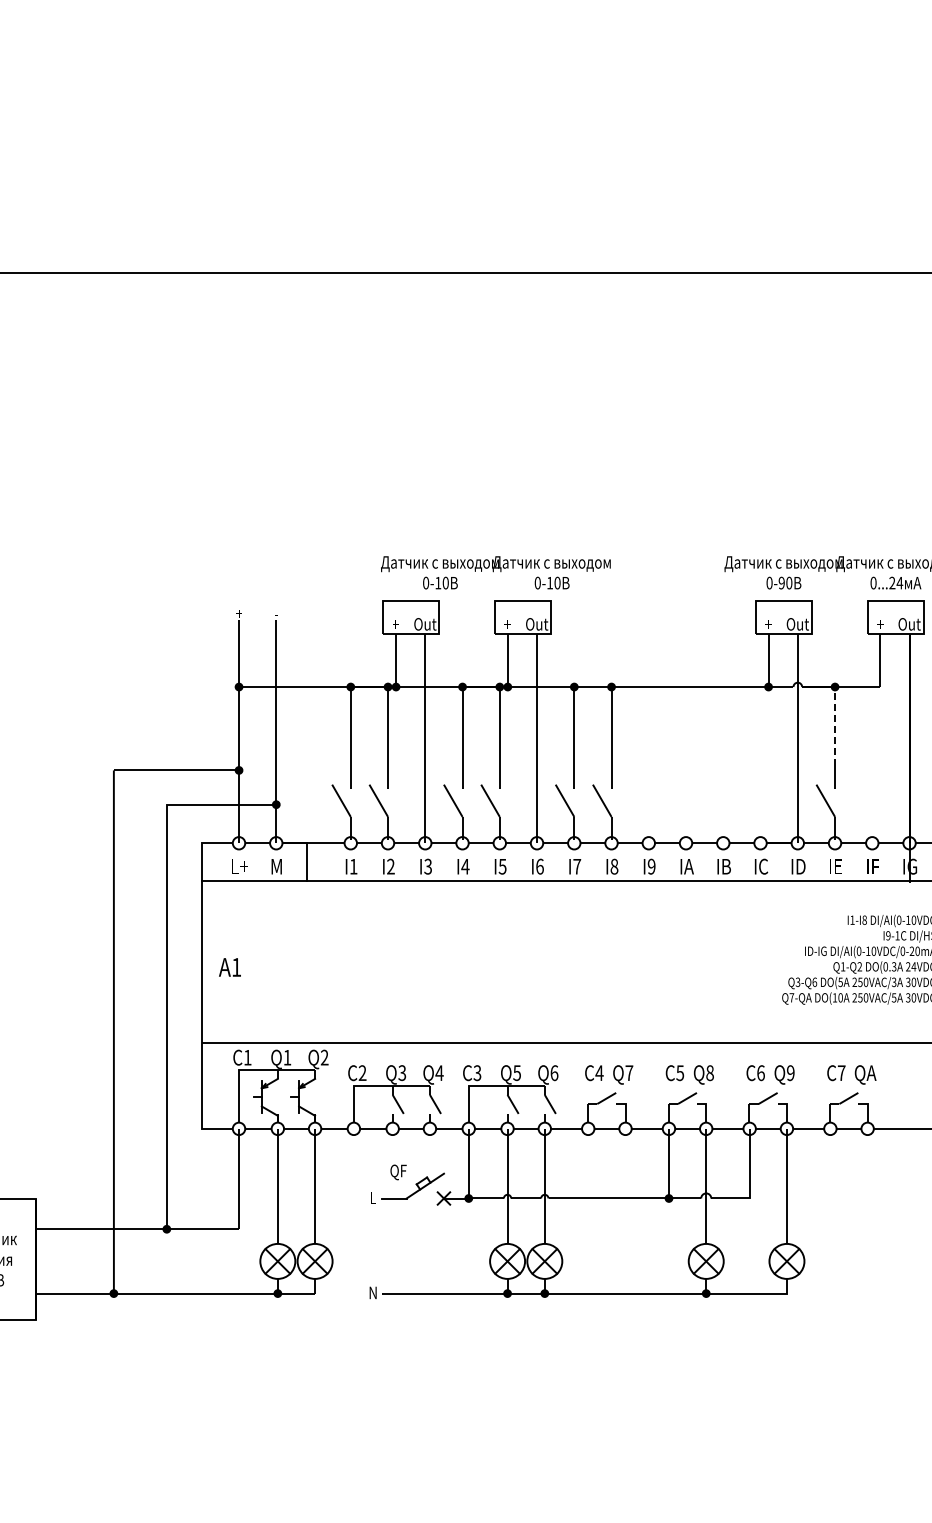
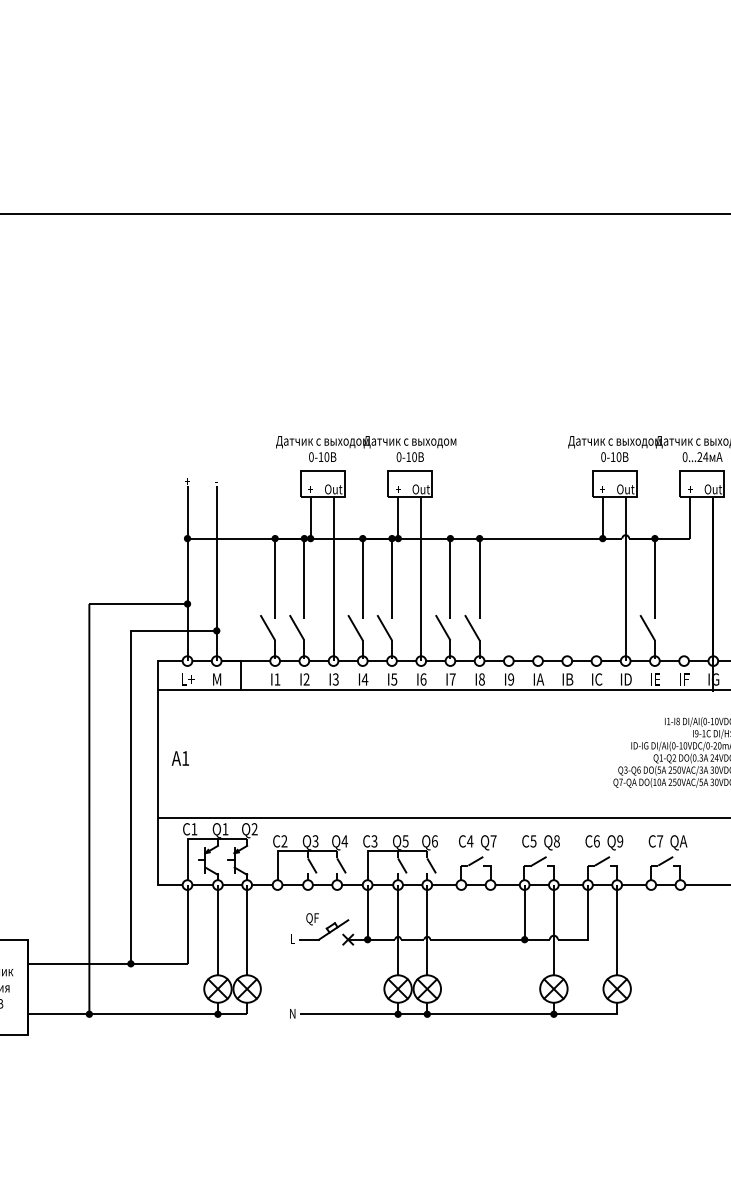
text: (495, 572) -> (365, 448), moved
text: (781, 582) -> (612, 456), 0-90 -> 0-10
line: (835, 725) -> (655, 568), dashed -> solid

